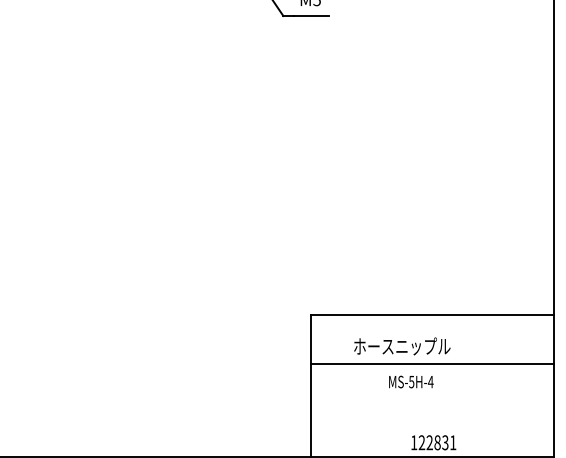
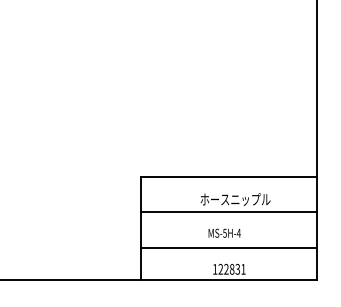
text: (402, 346) -> (235, 199), moved
text: (411, 381) -> (224, 232), moved
line: (432, 412) -> (228, 247), added

